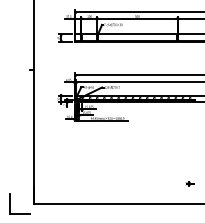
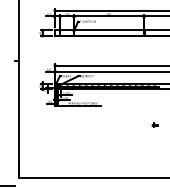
part: (189, 183) -> (154, 125), moved

